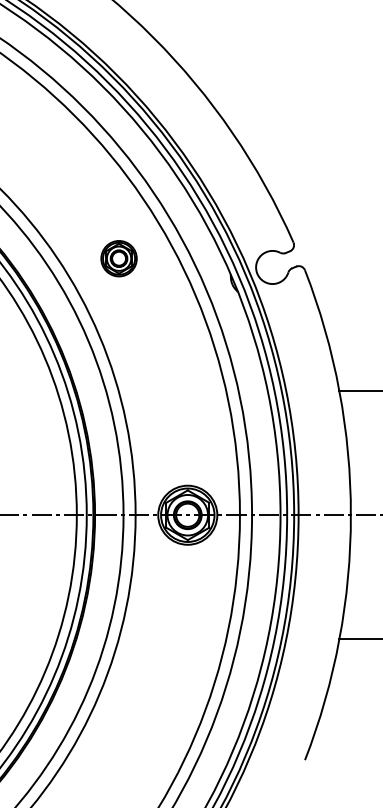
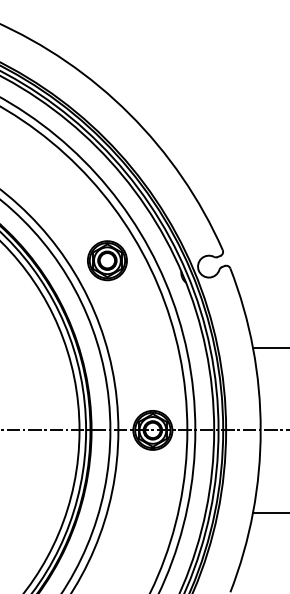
part: (119, 258) -> (107, 260), size x1.67

